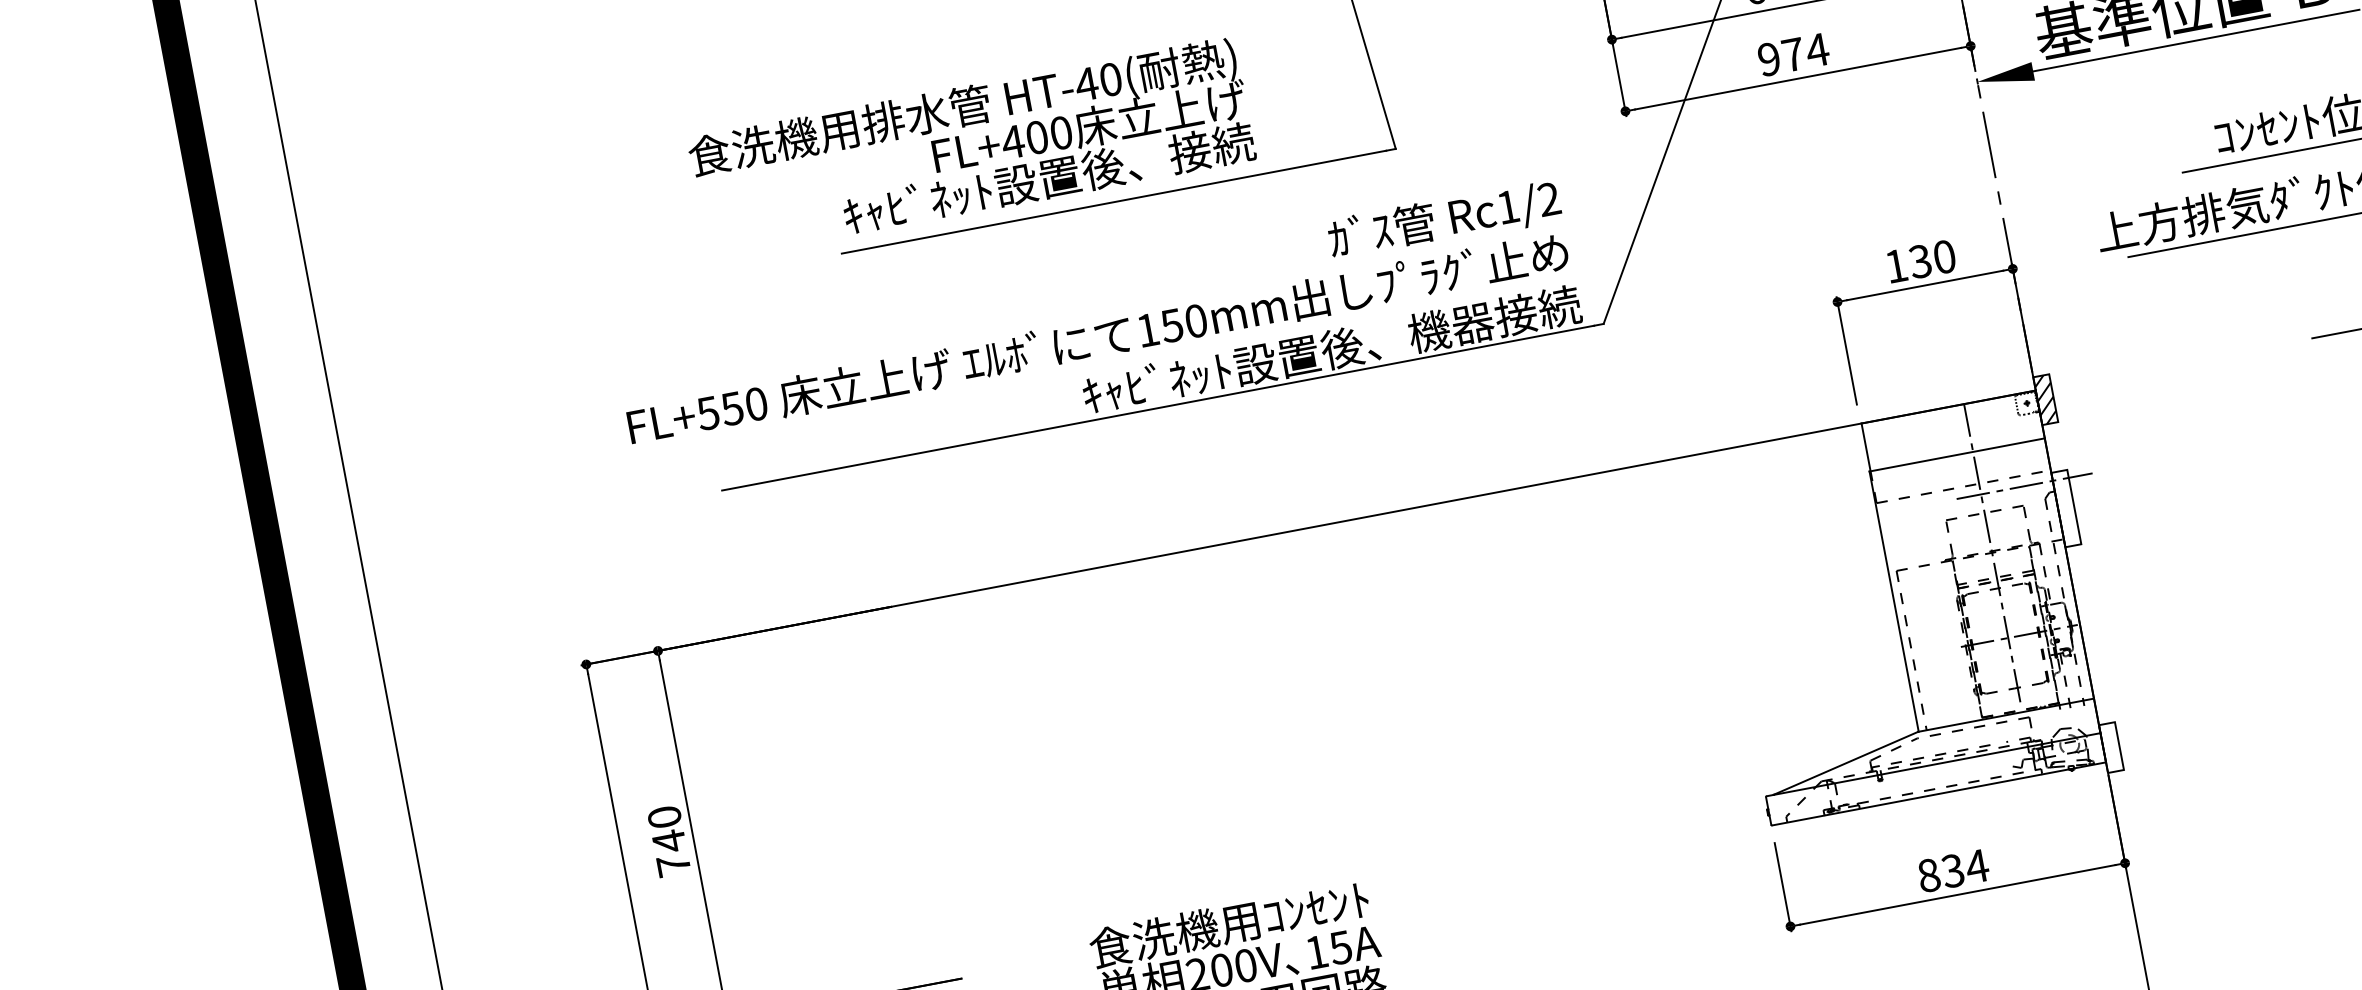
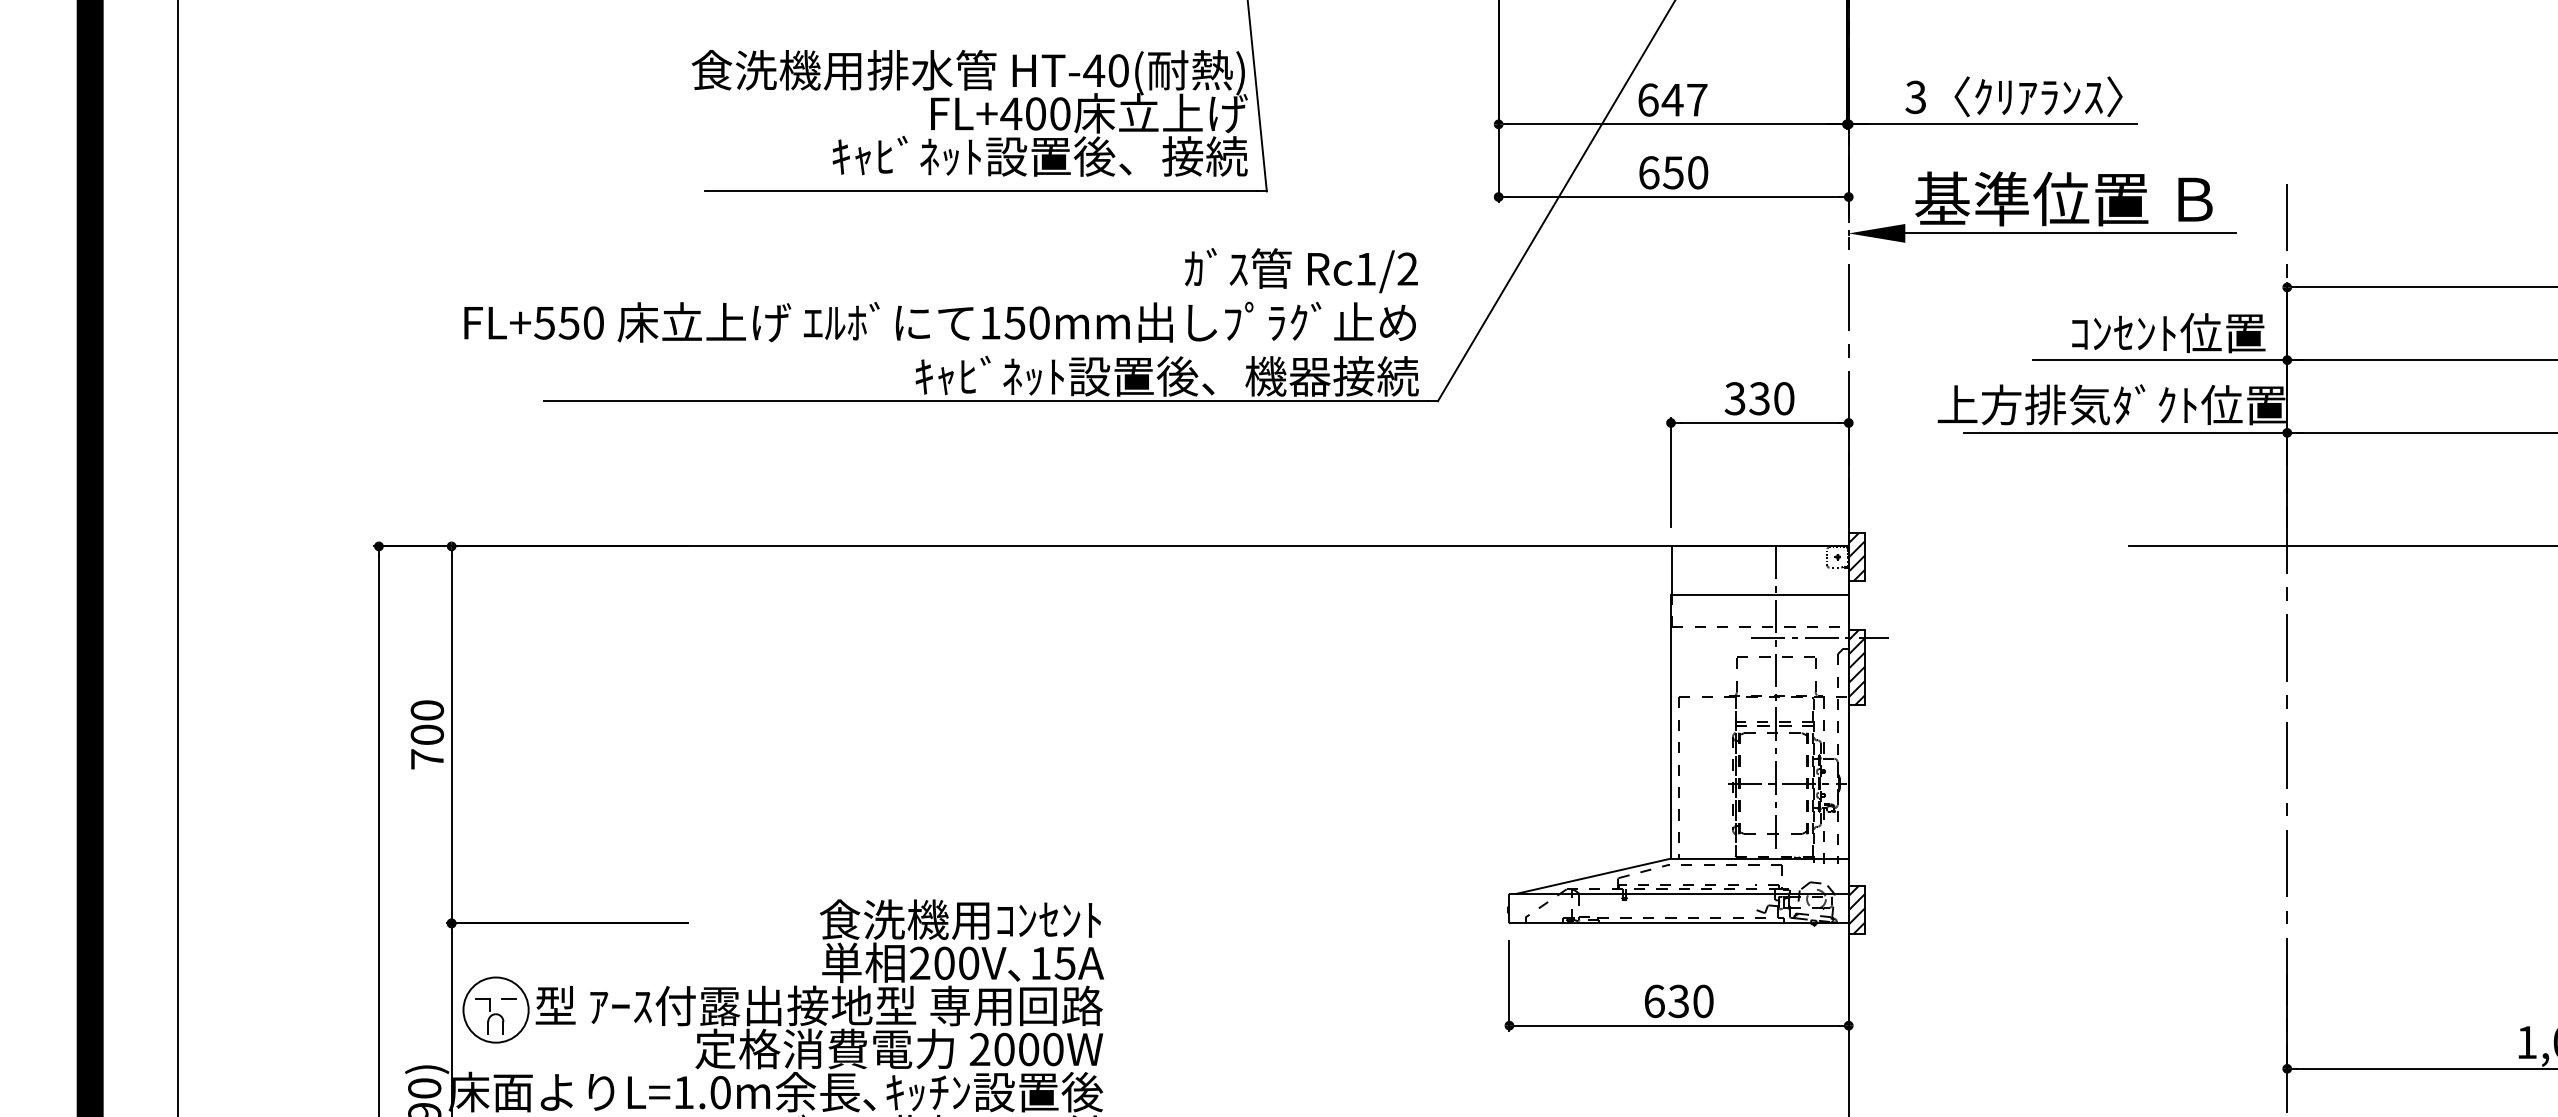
text: (1793, 54) -> (1673, 172), 974 -> 650
text: (971, 149) -> (969, 113), moved
text: (1895, 266) -> (1734, 398), 130 -> 330
hatch: (2065, 508) -> (1856, 667), added
hatch: (2111, 747) -> (1856, 909), added
text: (669, 841) -> (427, 735), 740 -> 700
text: (1953, 870) -> (1679, 1001), 834 -> 630

